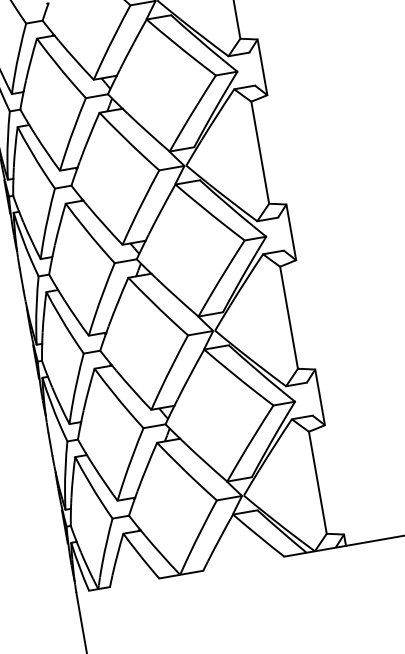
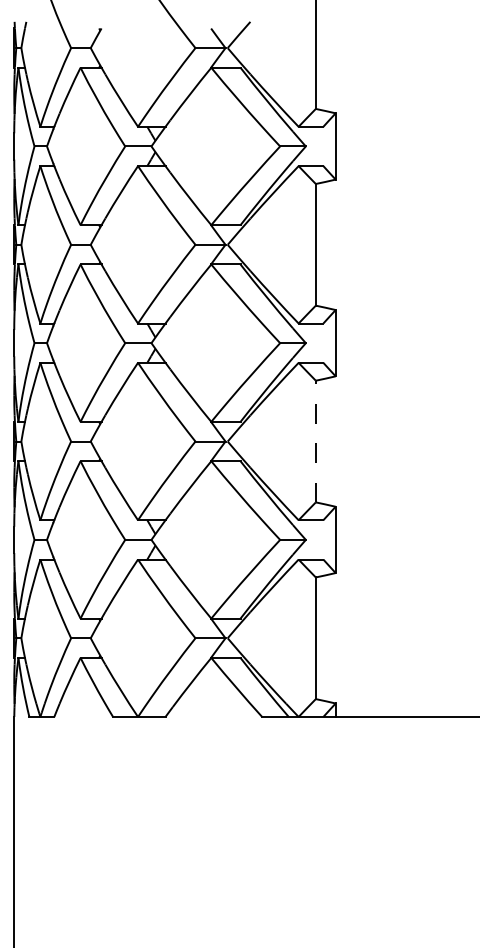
line: (288, 317) -> (315, 441), solid -> dashed

